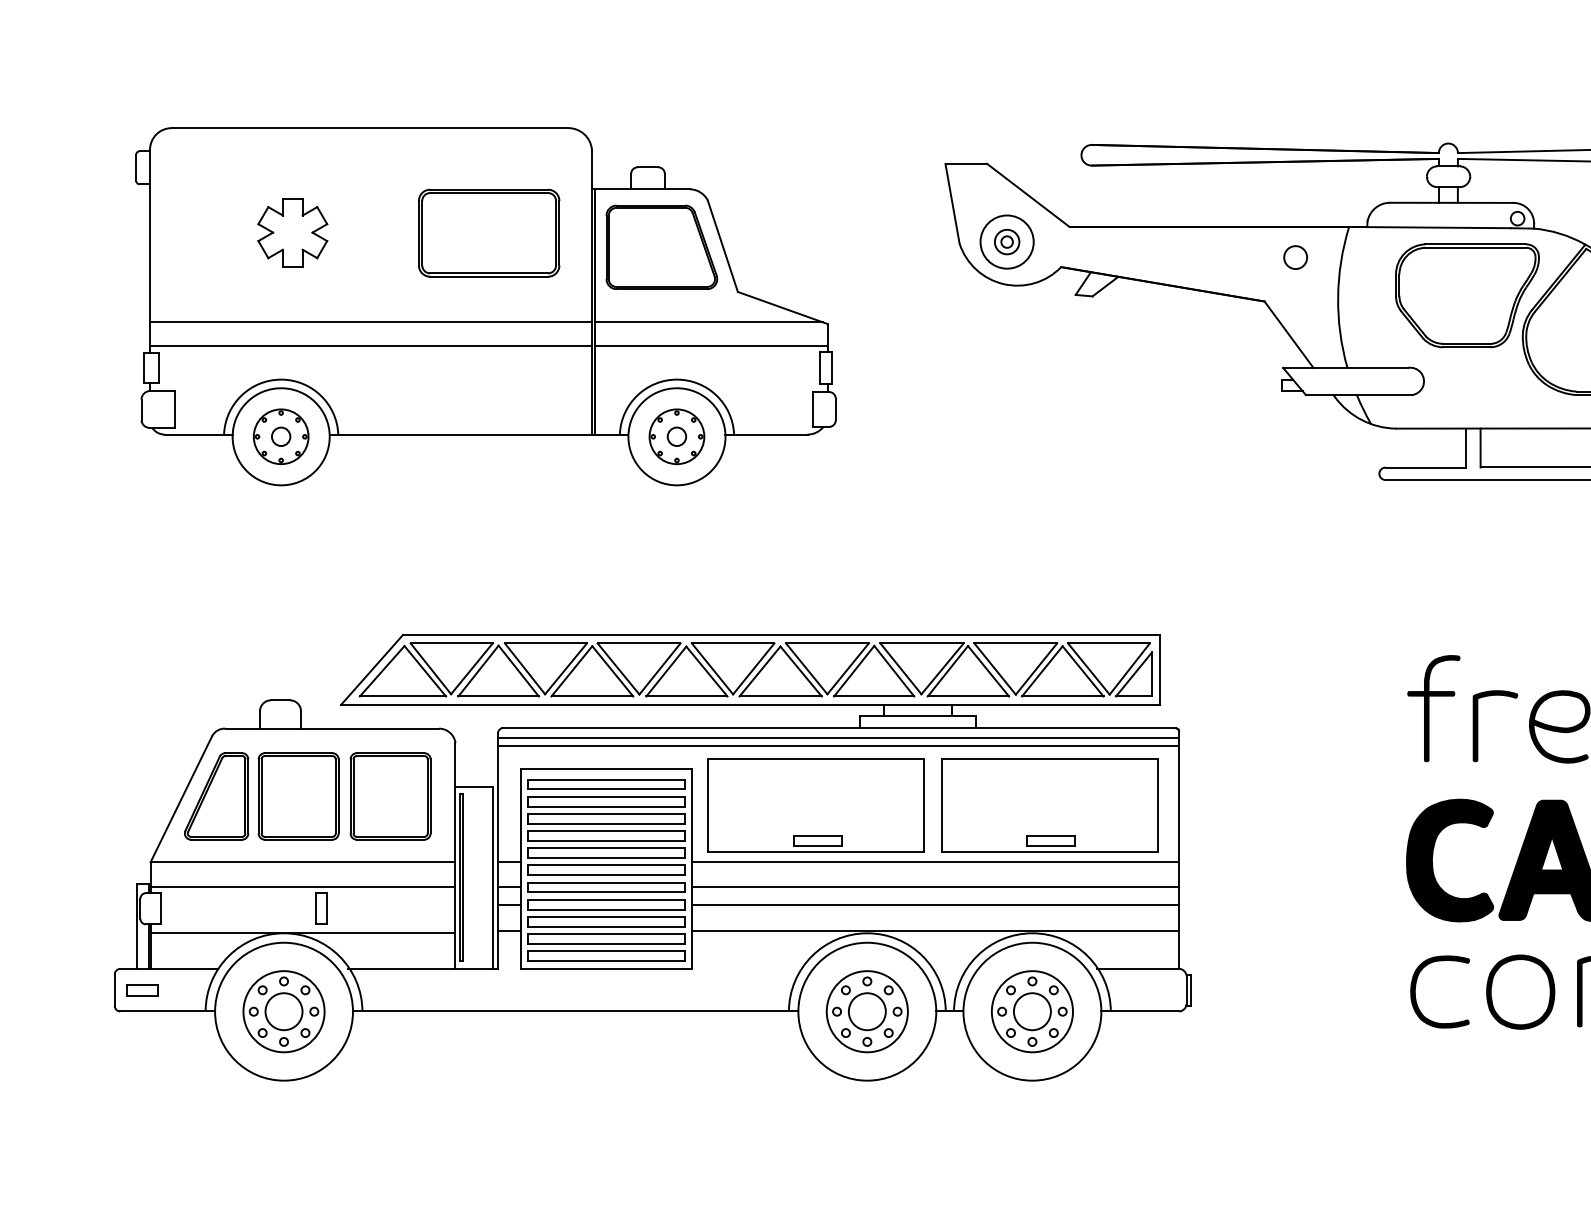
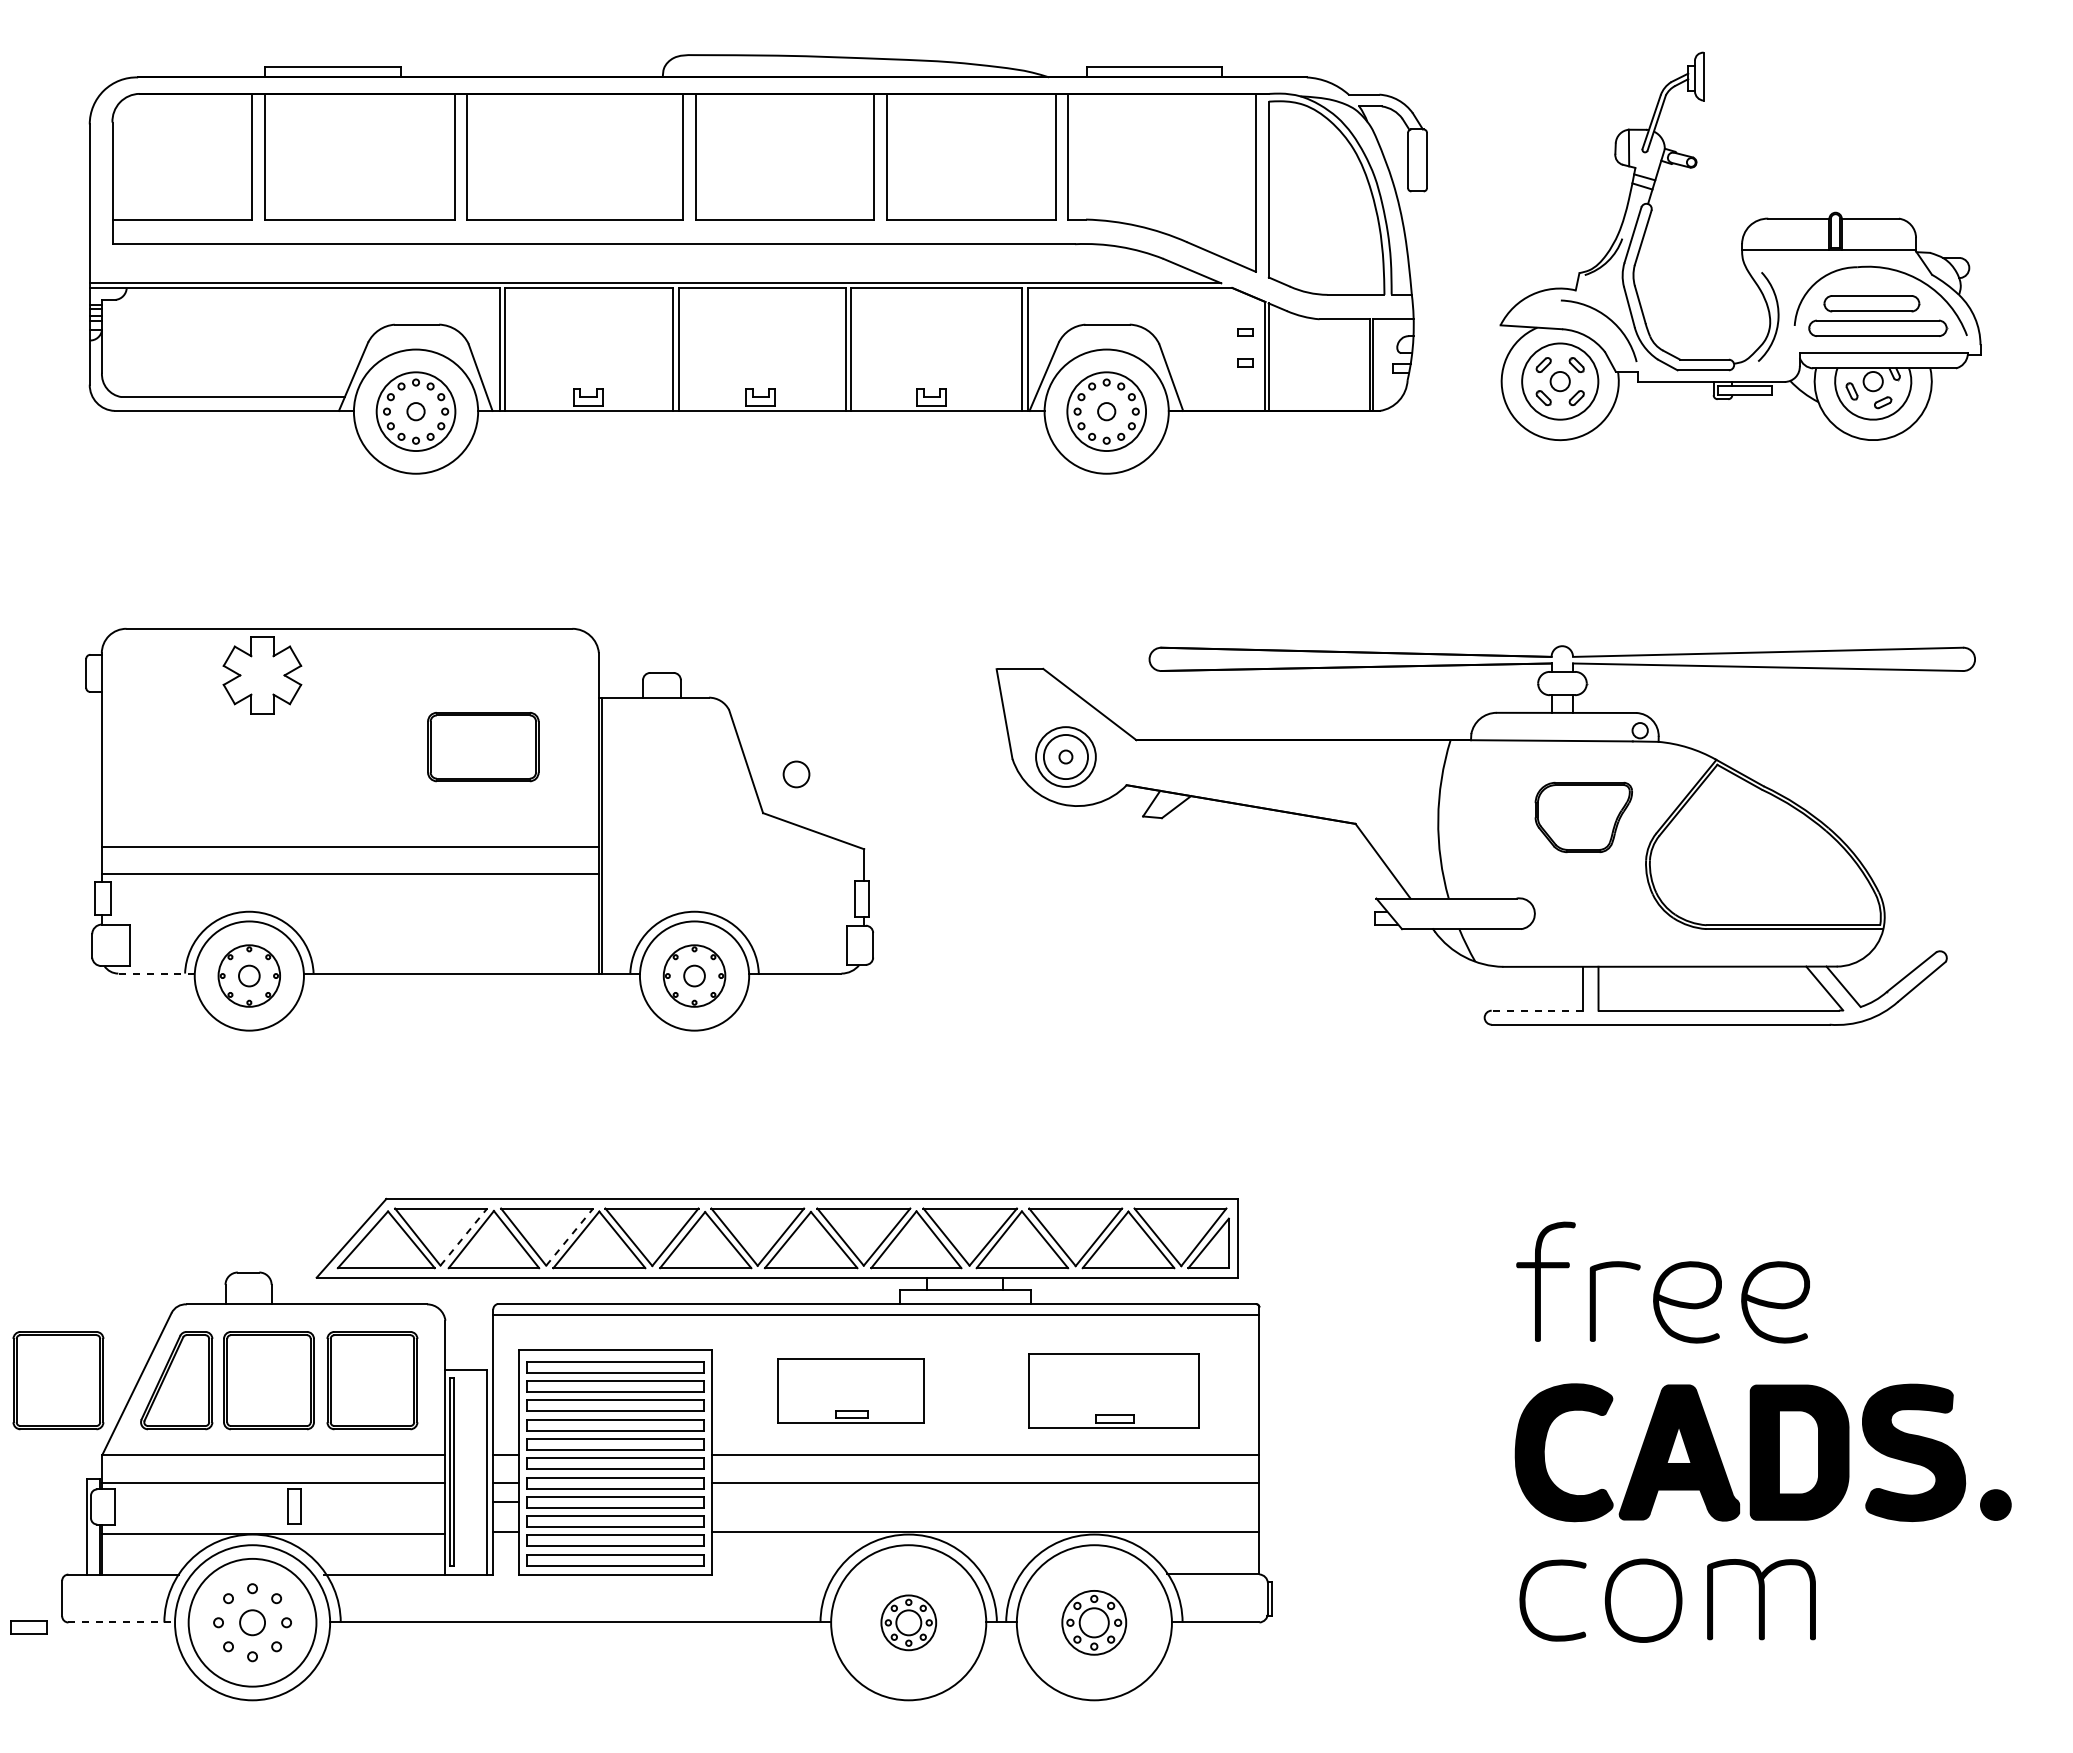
part: (292, 232) -> (262, 675), moved
part: (489, 232) -> (483, 746), size x0.7
circle: (1006, 241) -> (1065, 756), size x1.6
part: (661, 246) -> (677, 762), removed
circle: (1295, 257) -> (796, 774), moved
part: (1467, 295) -> (1583, 817), size x0.6
line: (708, 322) -> (729, 847), removed
line: (710, 346) -> (732, 874), removed
line: (198, 434) -> (156, 973), solid -> dashed
line: (1425, 467) -> (1536, 1010), solid -> dashed
line: (566, 668) -> (570, 1236), solid -> dashed
line: (471, 669) -> (463, 1237), solid -> dashed
line: (838, 745) -> (876, 1323), removed
part: (111, 796) -> (58, 1380), added
part: (815, 805) -> (850, 1390), size x0.6
part: (1049, 805) -> (1113, 1390), size x0.7
line: (935, 904) -> (985, 1502), removed
part: (141, 991) -> (28, 1627), moved
line: (168, 1011) -> (122, 1622), solid -> dashed
circle: (283, 1011) -> (252, 1622), size x0.6
circle: (283, 1011) -> (252, 1622), size x1.4
part: (867, 1011) -> (908, 1622), size x0.6
part: (1031, 1011) -> (1093, 1622), size x0.7

